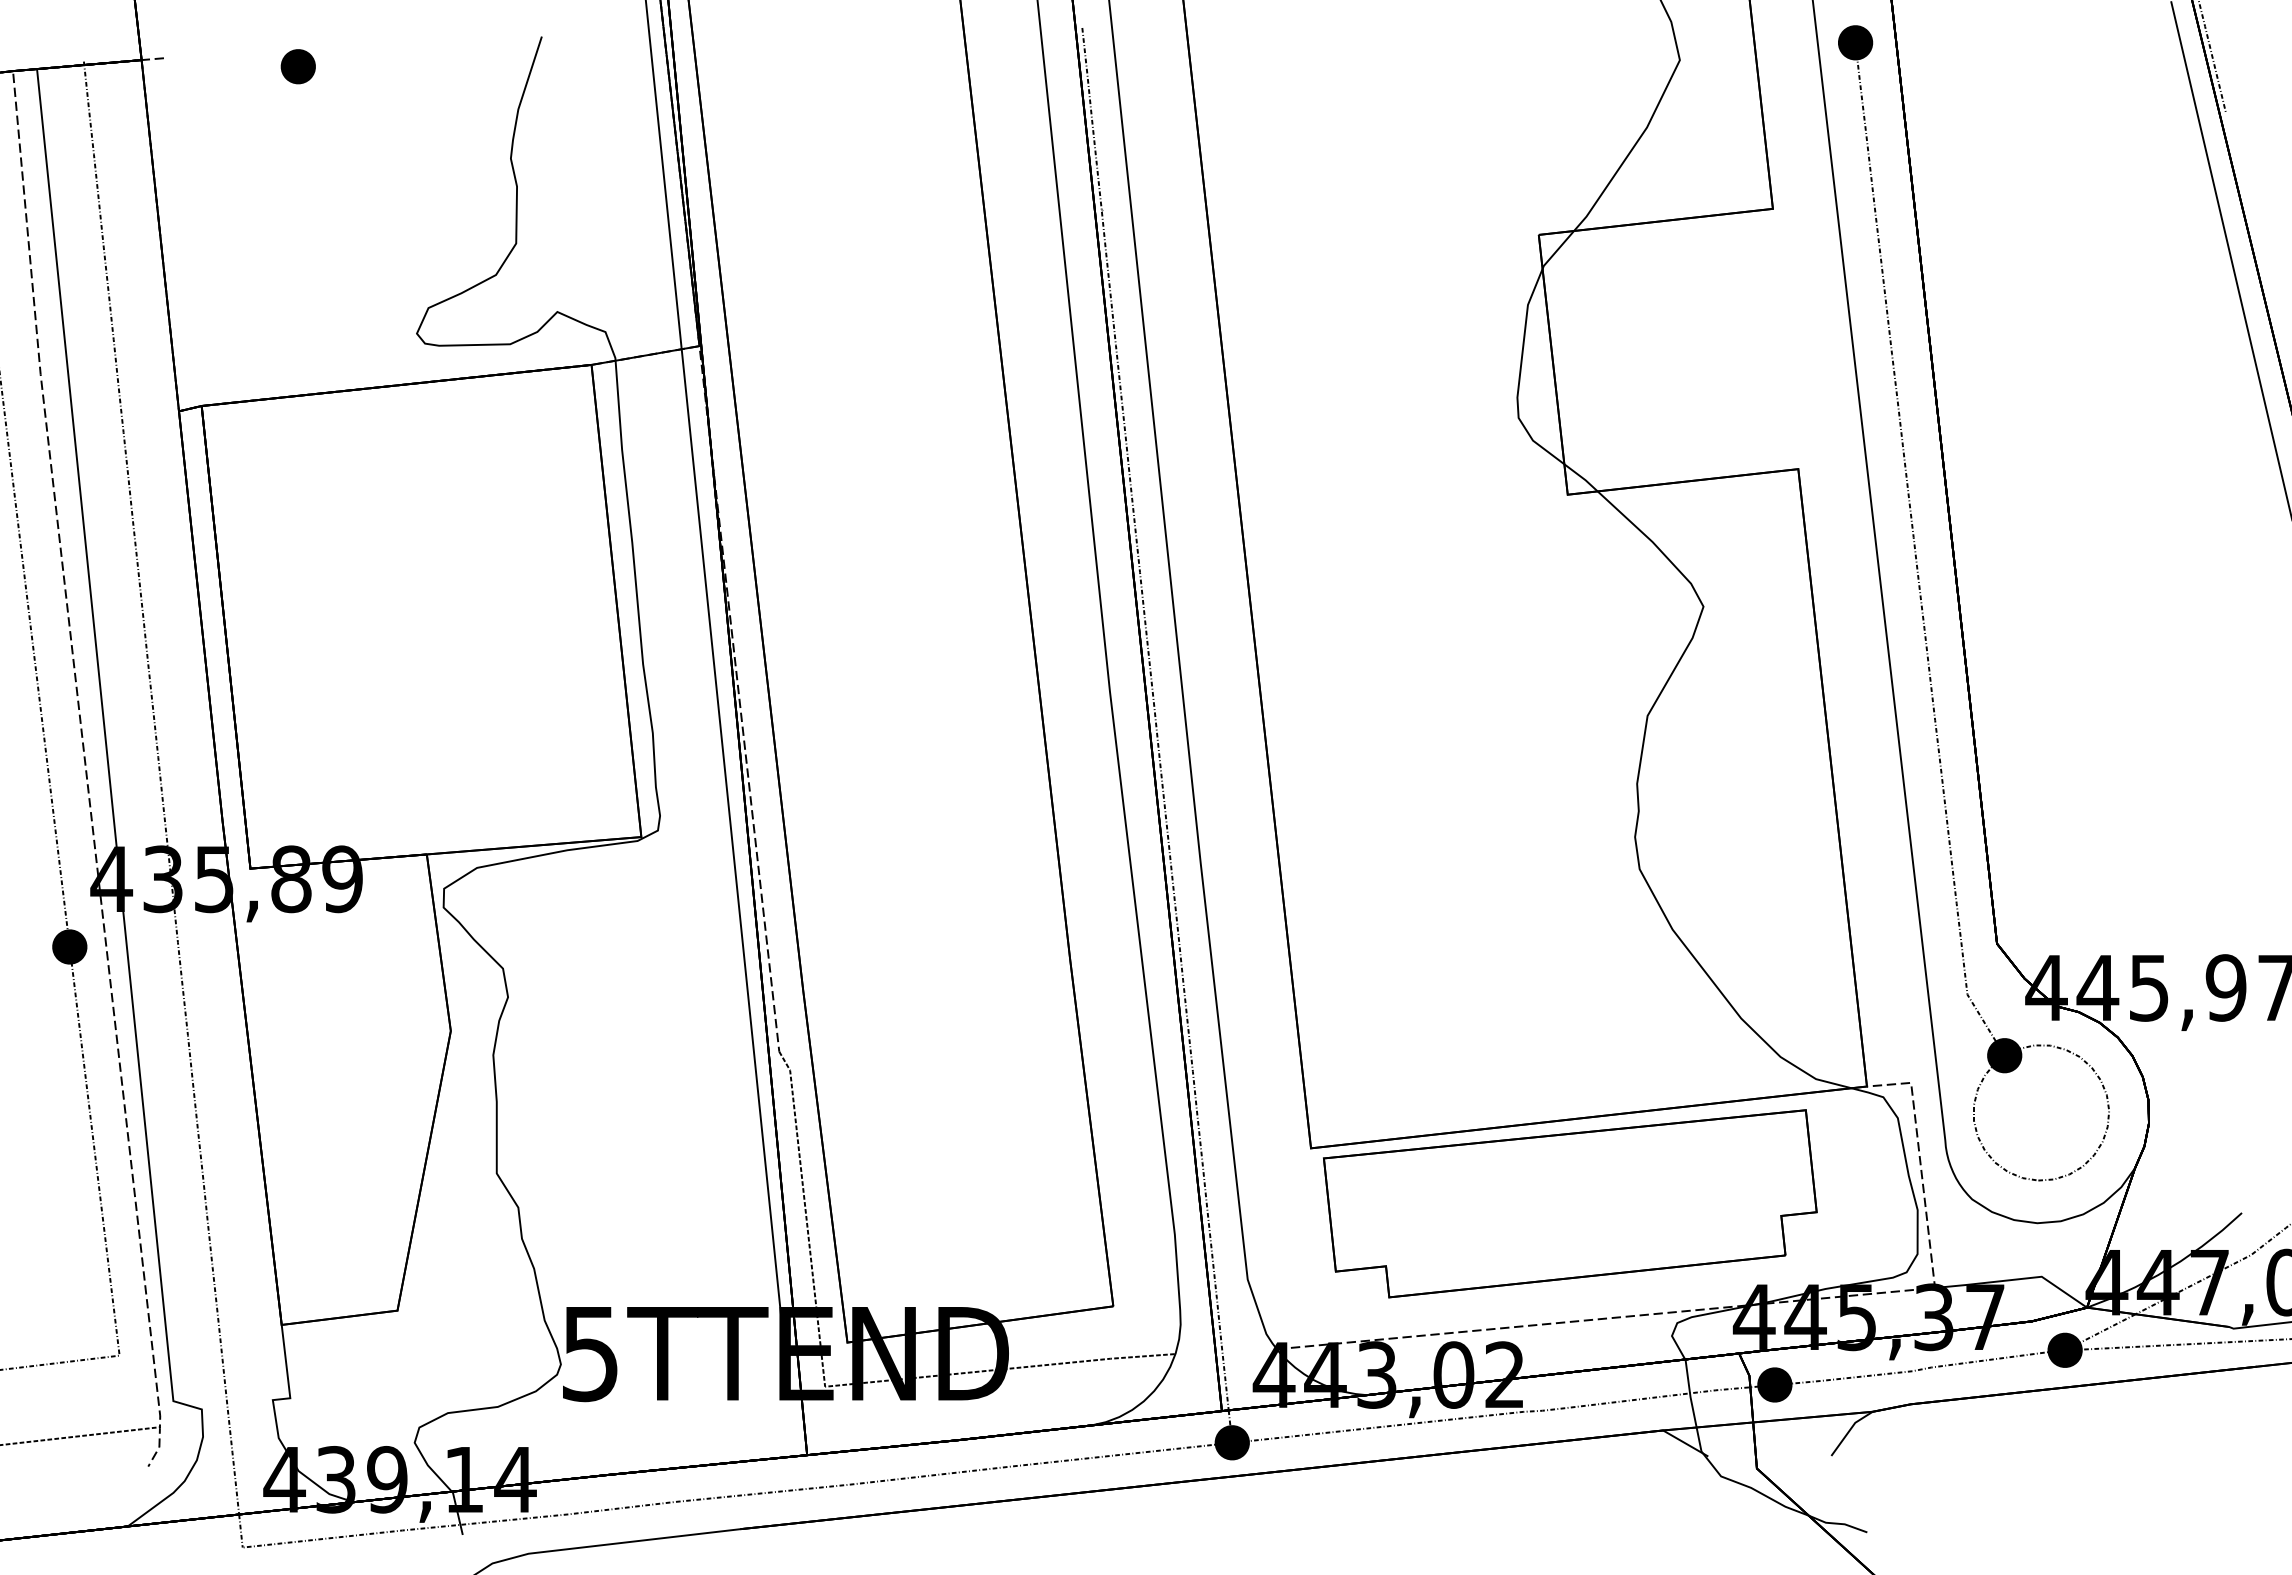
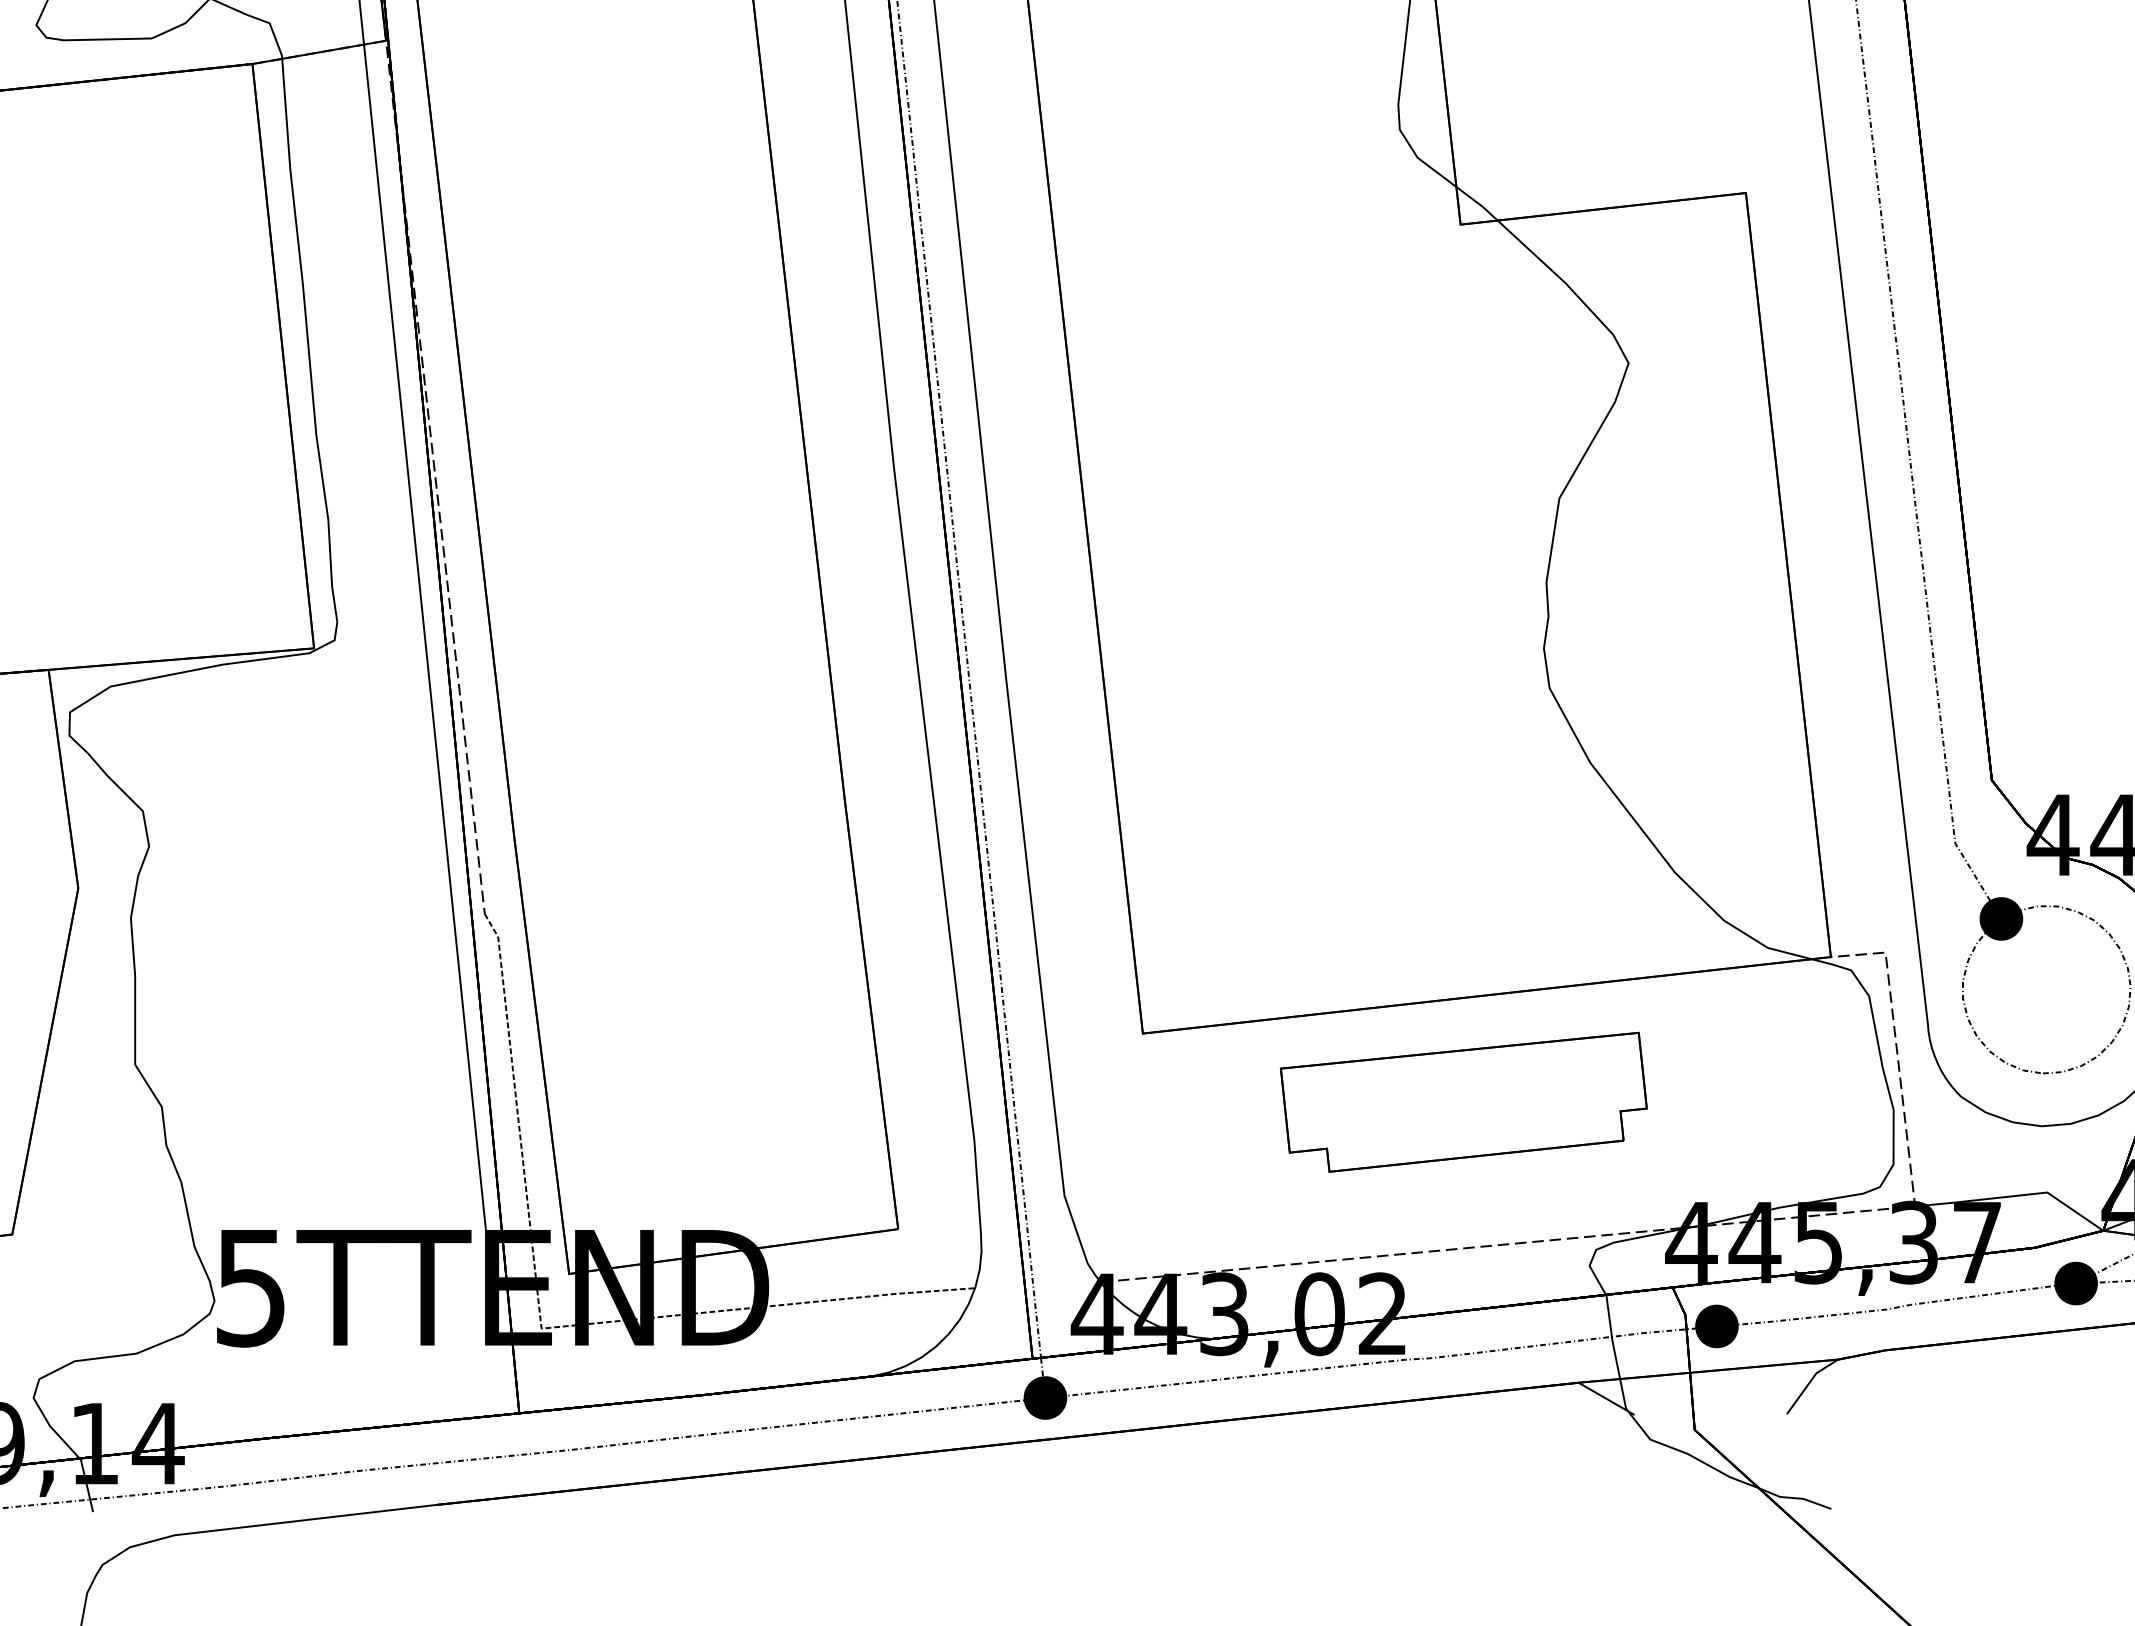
part: (1570, 1203) -> (1464, 1101), size x0.6

